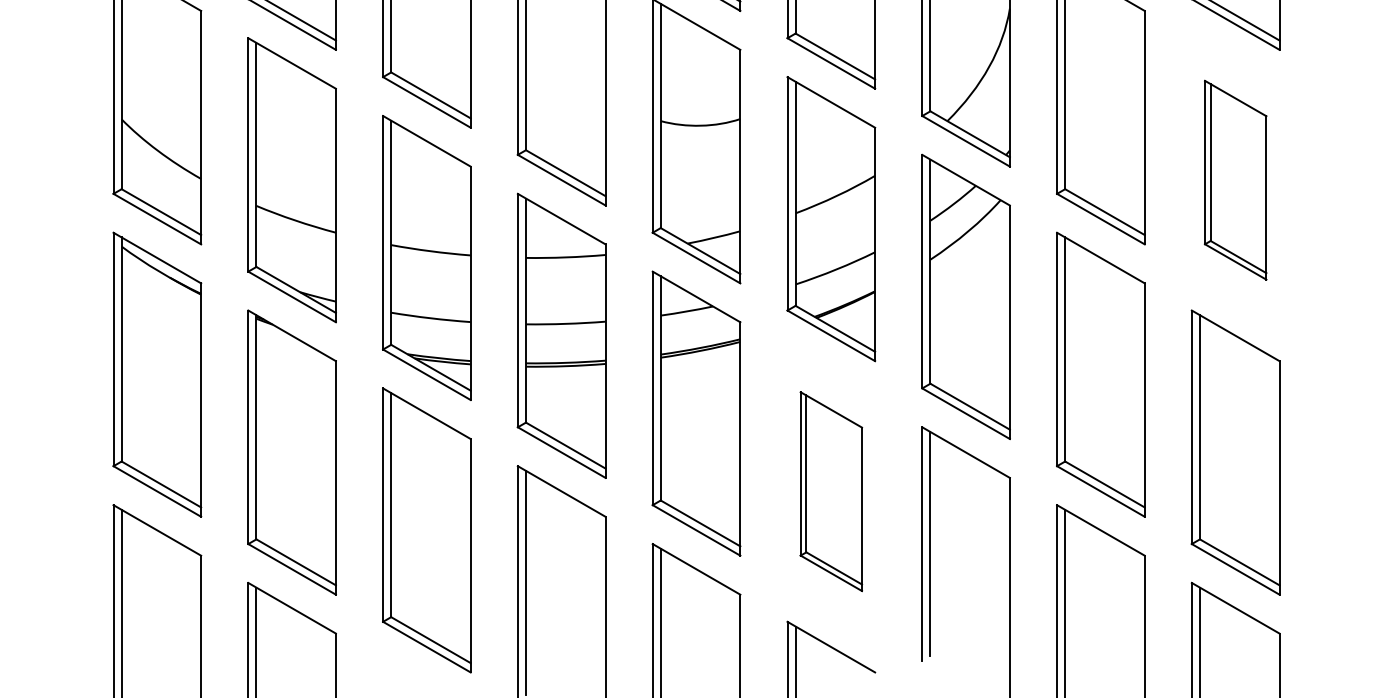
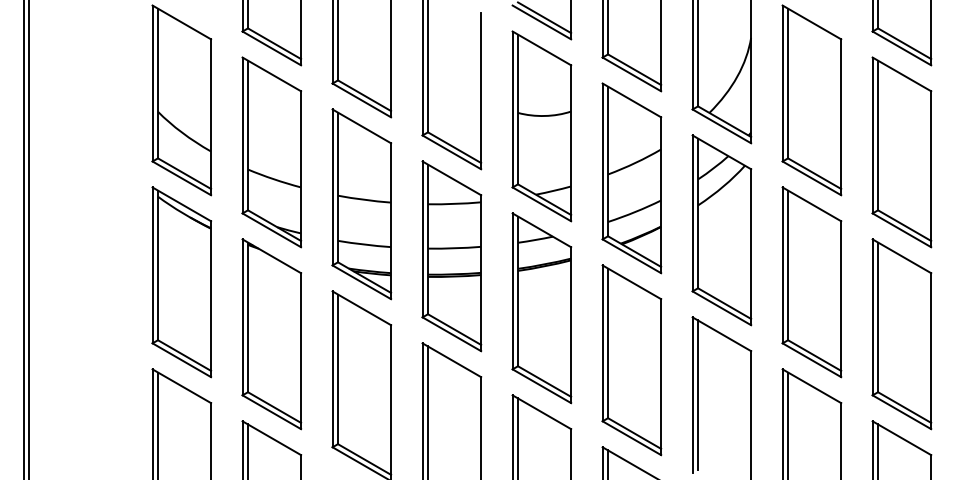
part: (1235, 180) -> (901, 152), size x1.43
part: (830, 491) -> (631, 360), size x1.43

